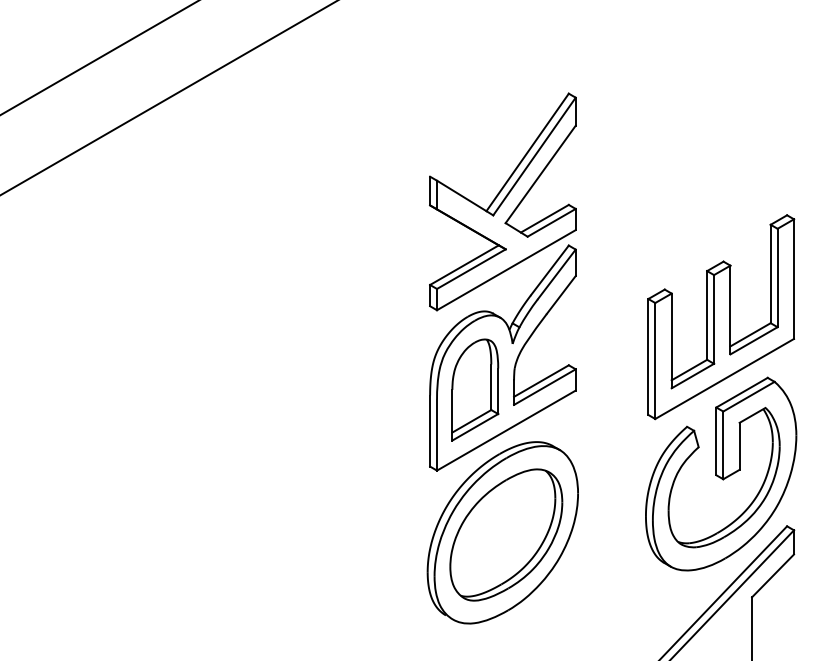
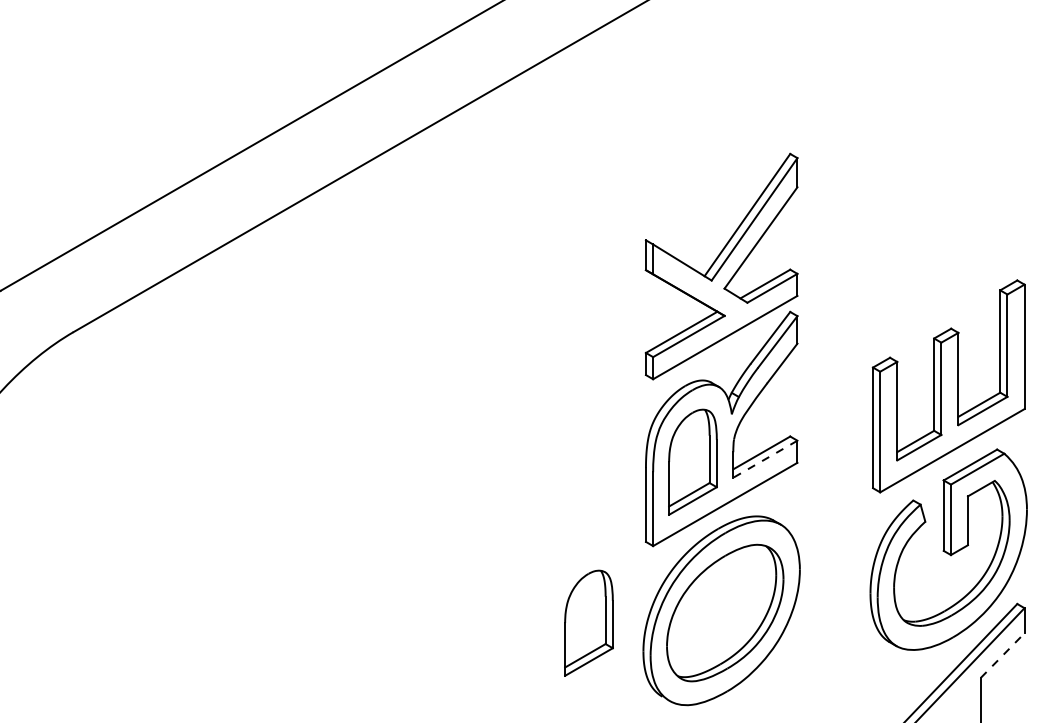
line: (544, 387) -> (764, 459), solid -> dashed
part: (374, 544) -> (588, 622), added
line: (773, 575) -> (1003, 655), solid -> dashed

